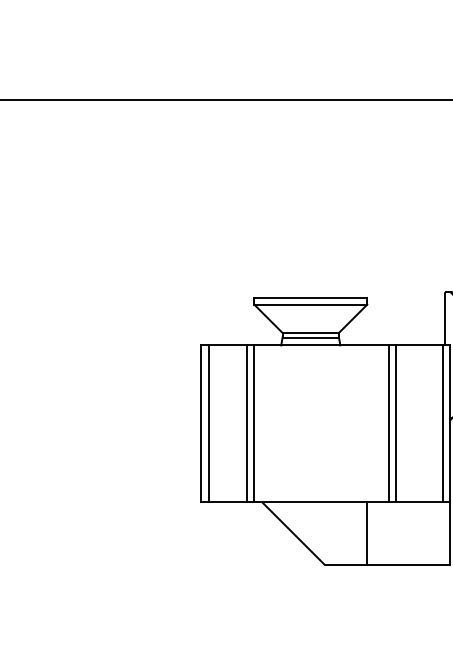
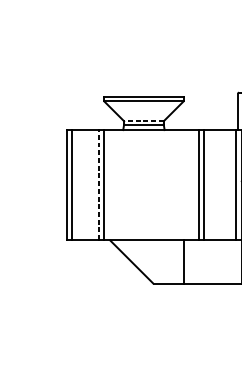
line: (310, 332) -> (143, 121), solid -> dashed
line: (247, 423) -> (99, 184), solid -> dashed

